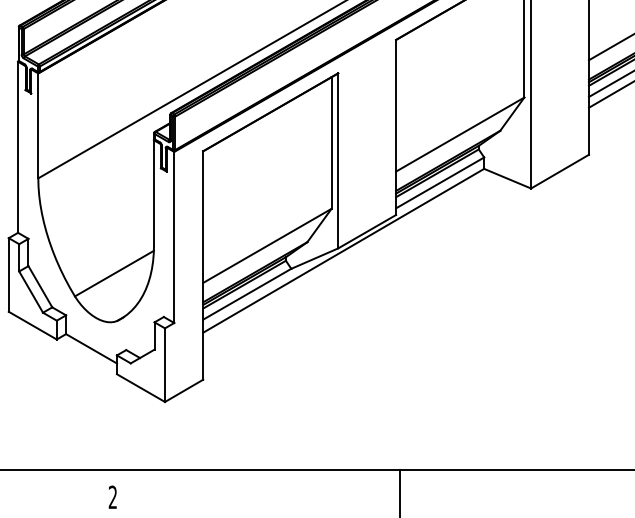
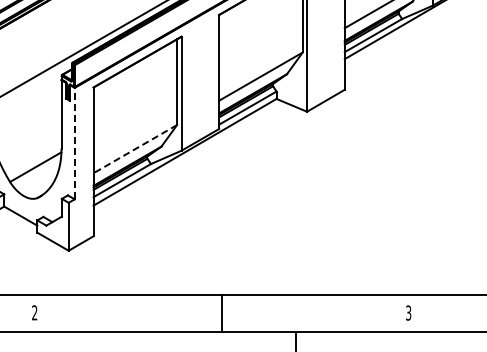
line: (173, 237) -> (74, 143), solid -> dashed
line: (266, 246) -> (134, 149), solid -> dashed

